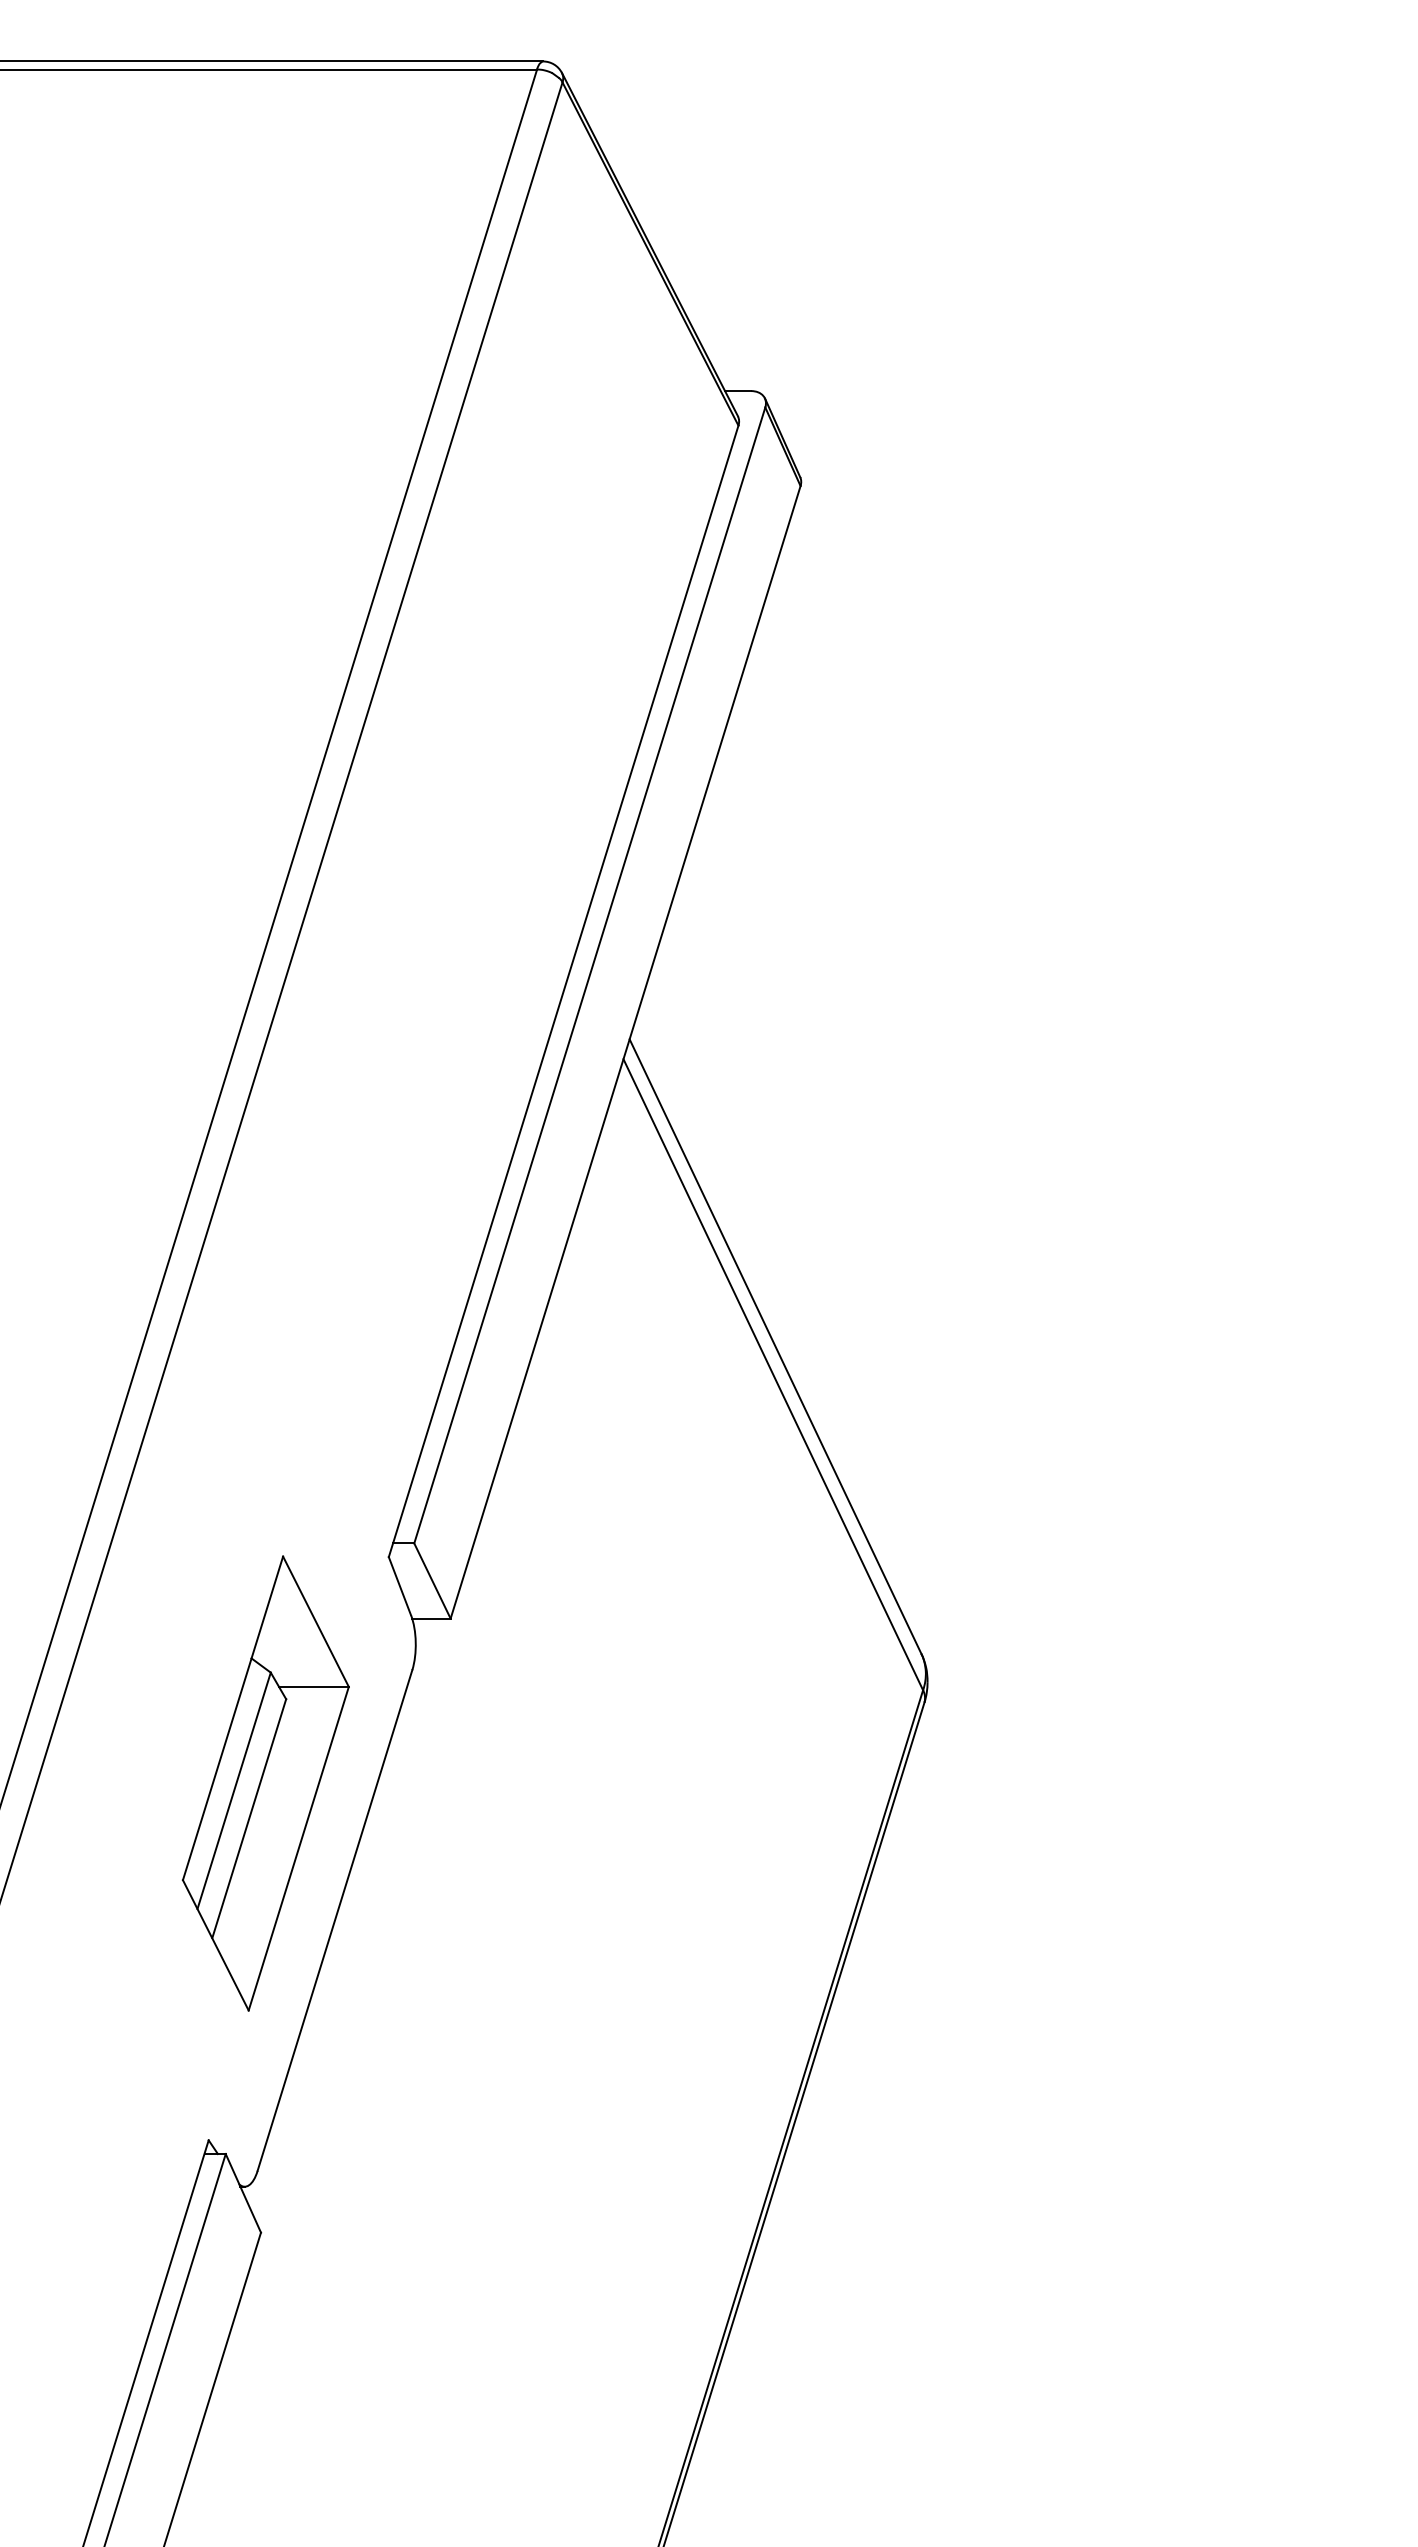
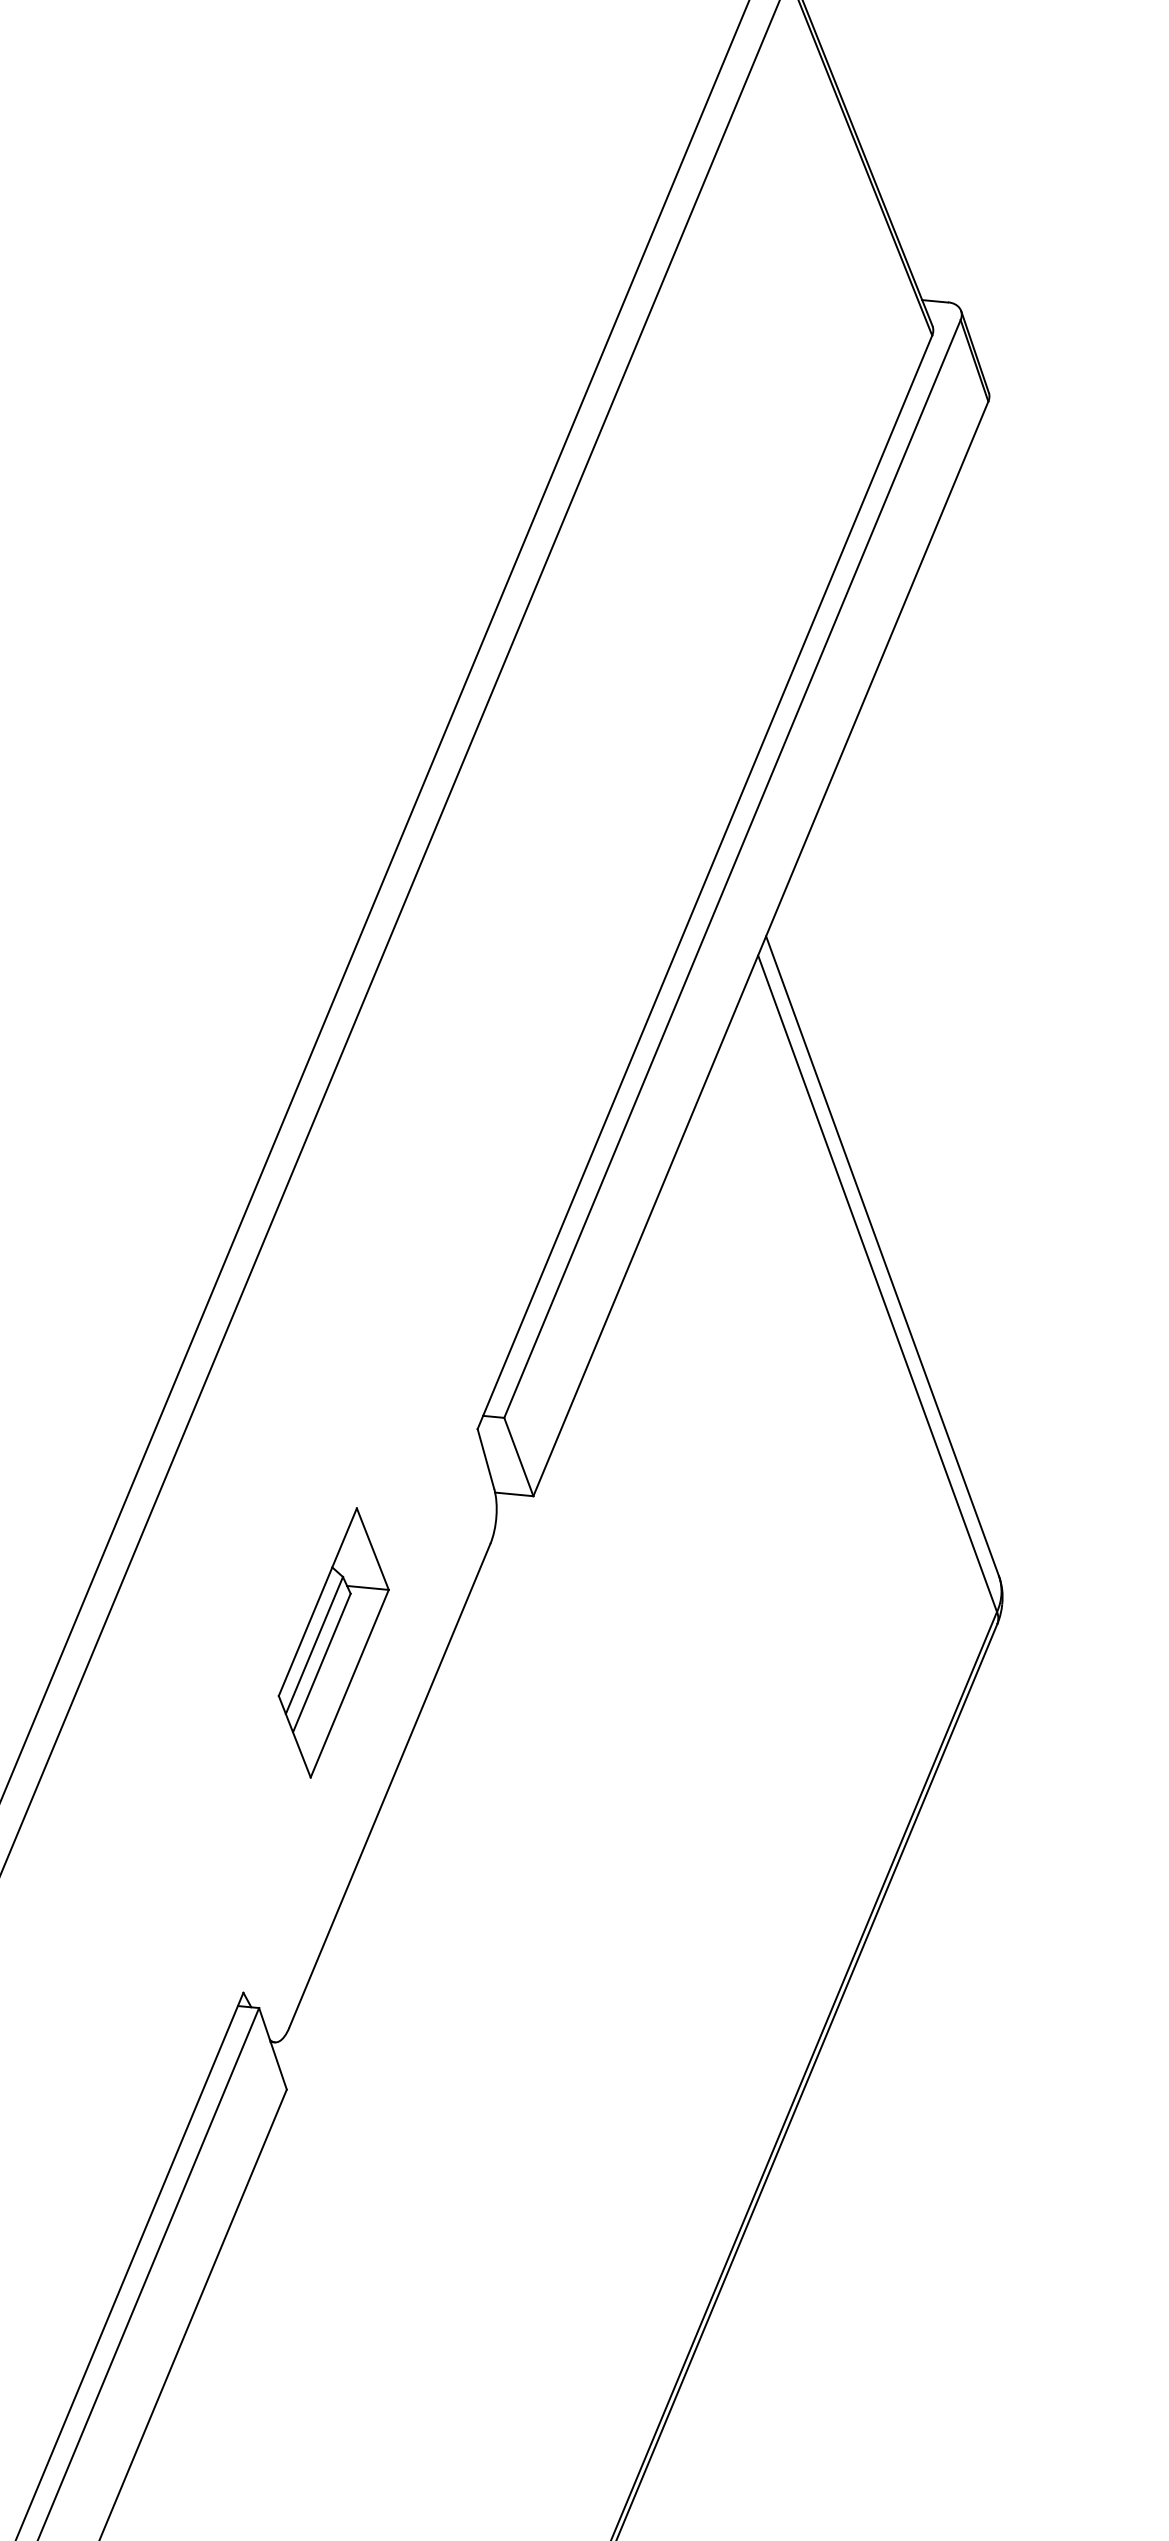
part: (265, 1783) -> (333, 1642), size x0.6

